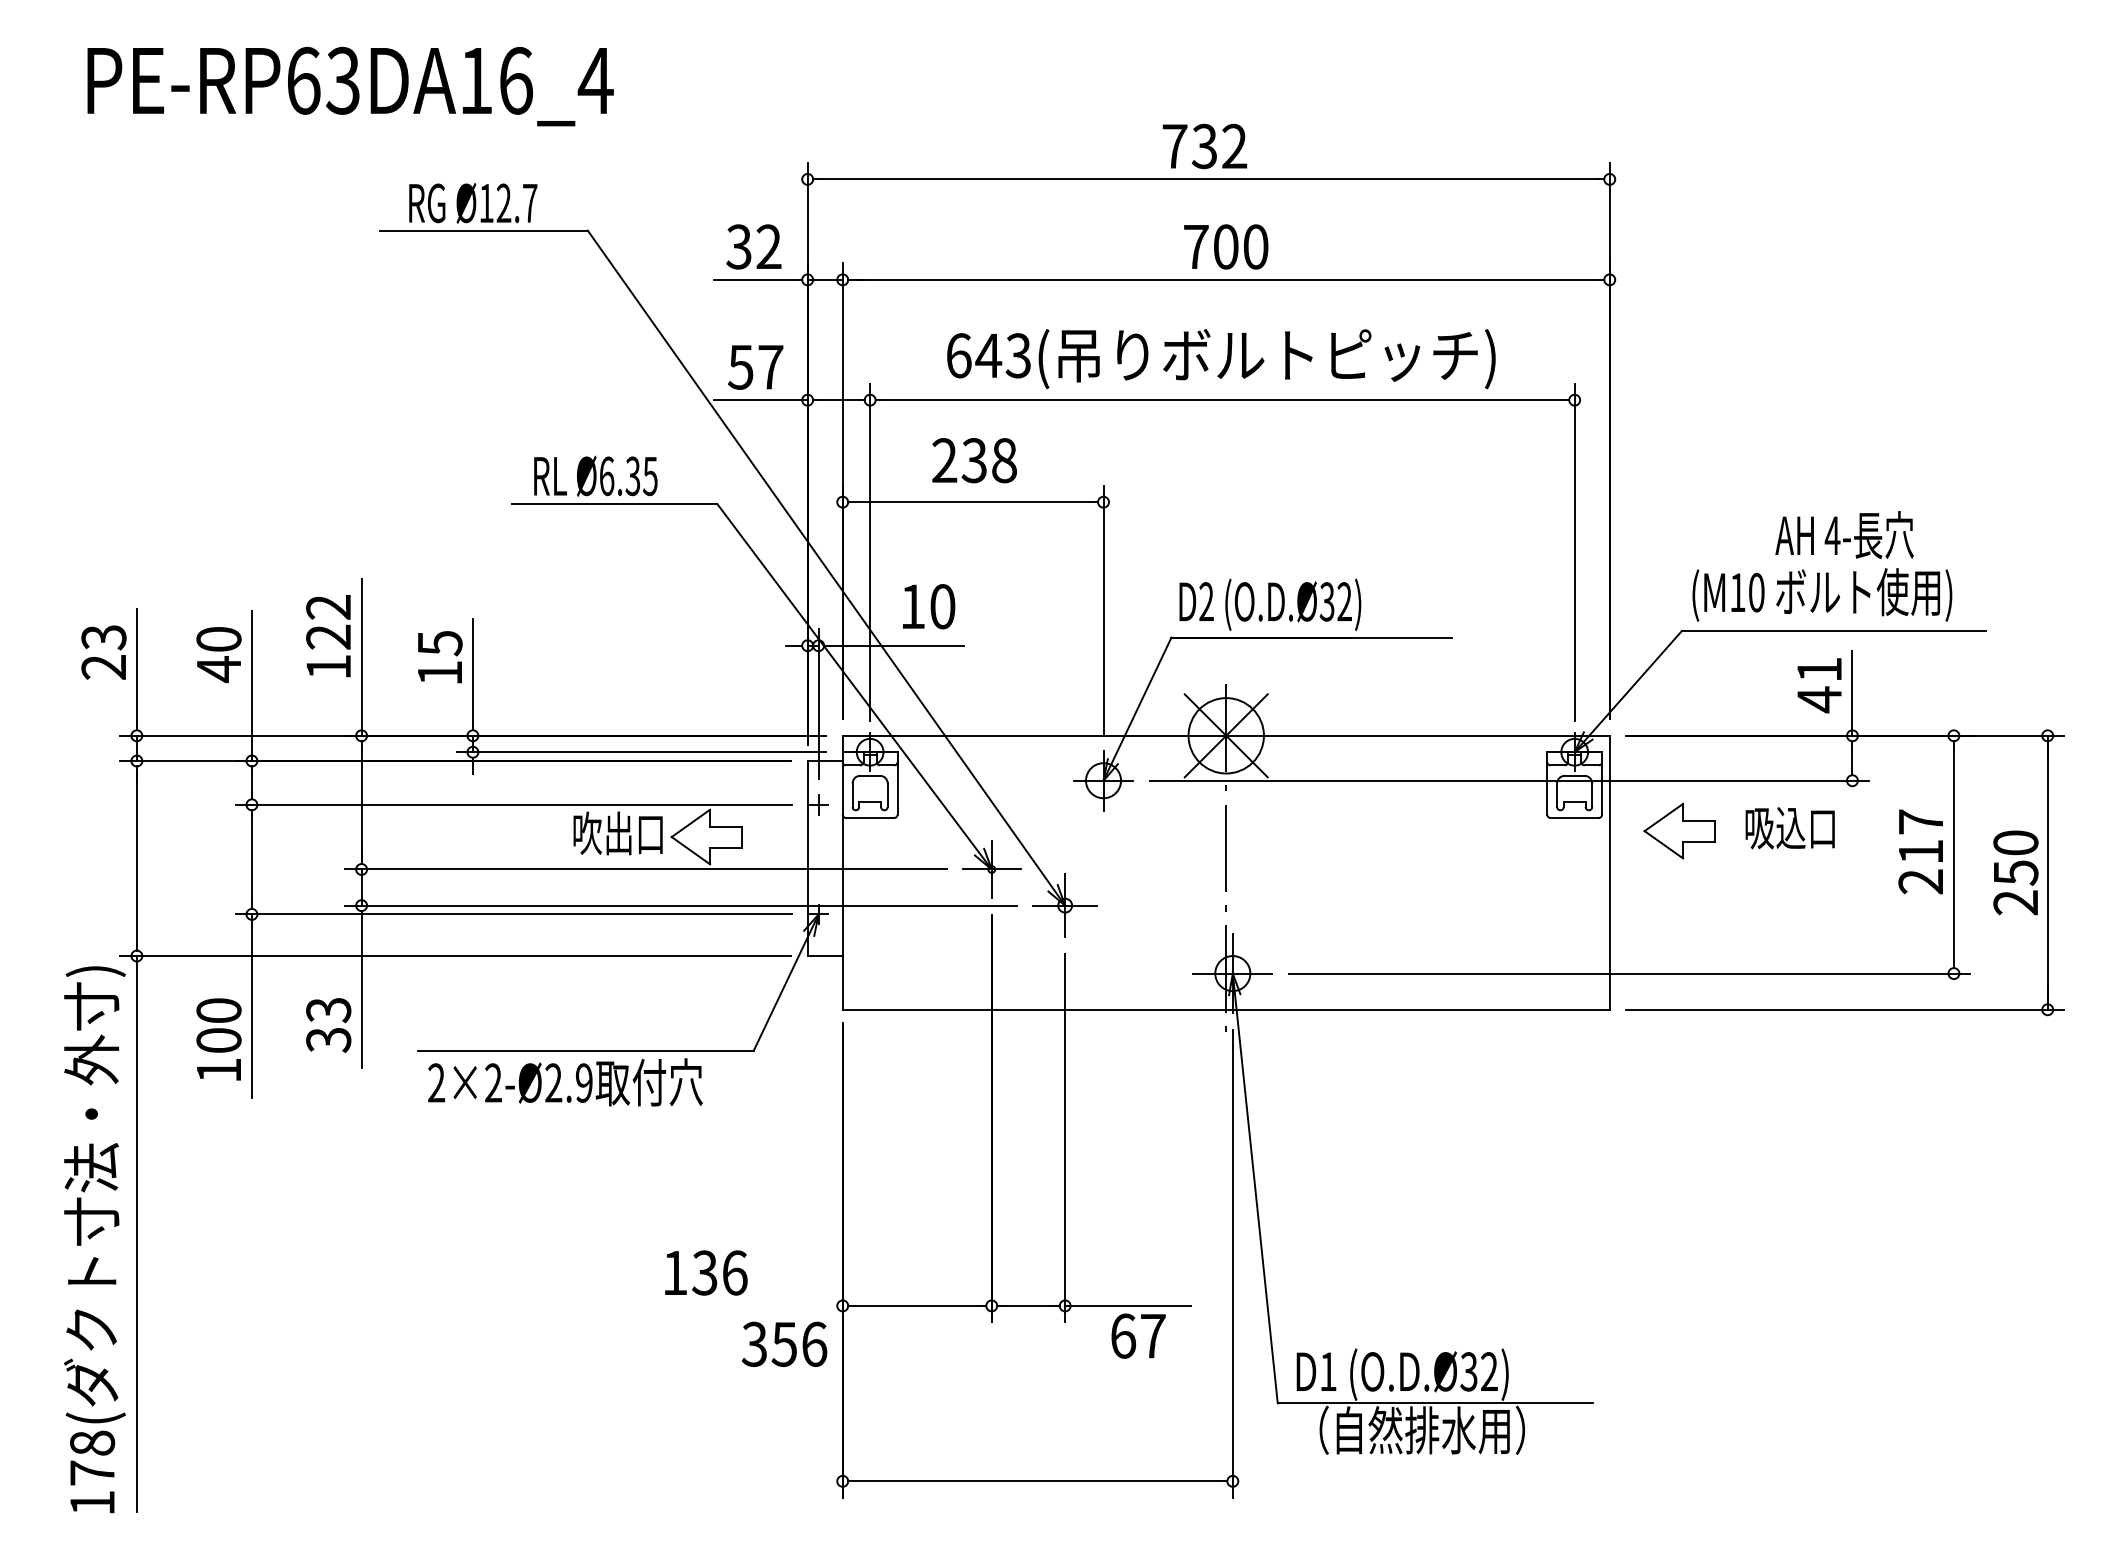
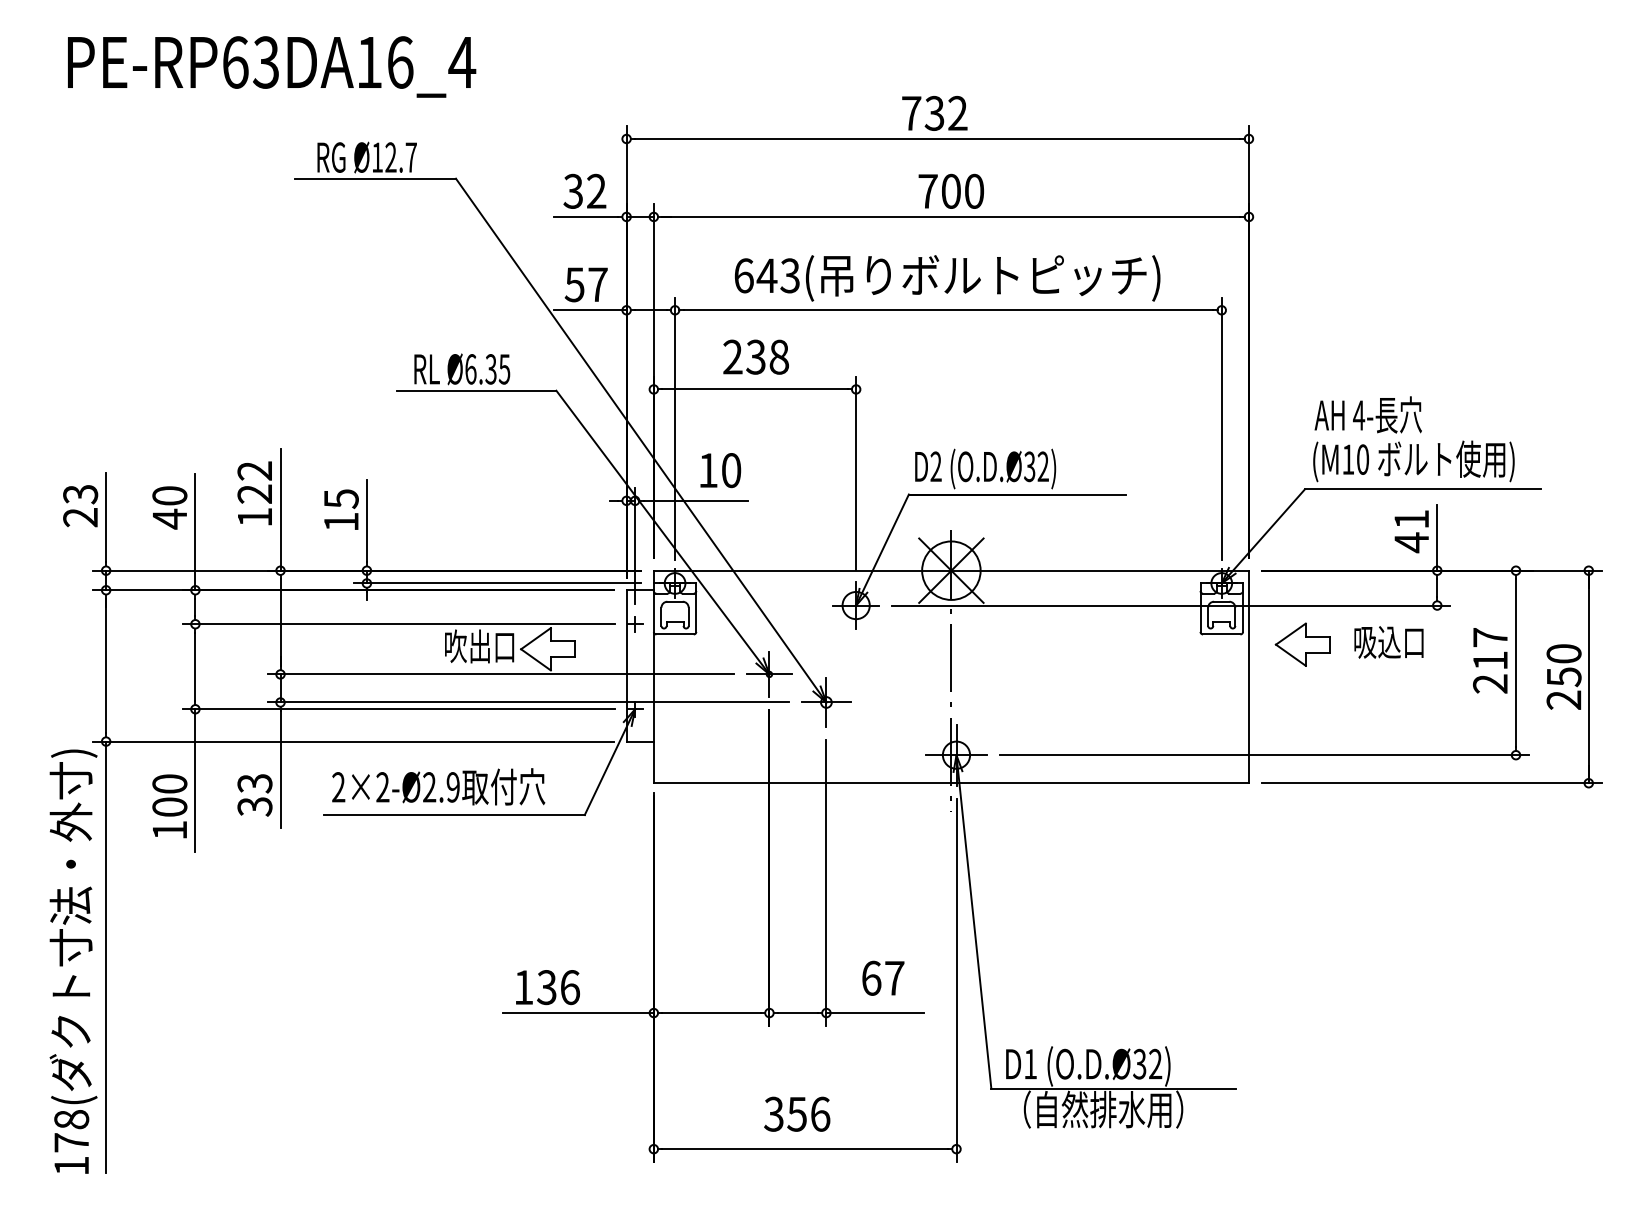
text: (1844, 534) -> (1368, 414), moved
text: (565, 1082) -> (438, 786), moved
line: (745, 1305) -> (578, 1012), added
text: (1138, 1335) -> (883, 977), moved
text: (784, 1343) -> (797, 1113), moved

